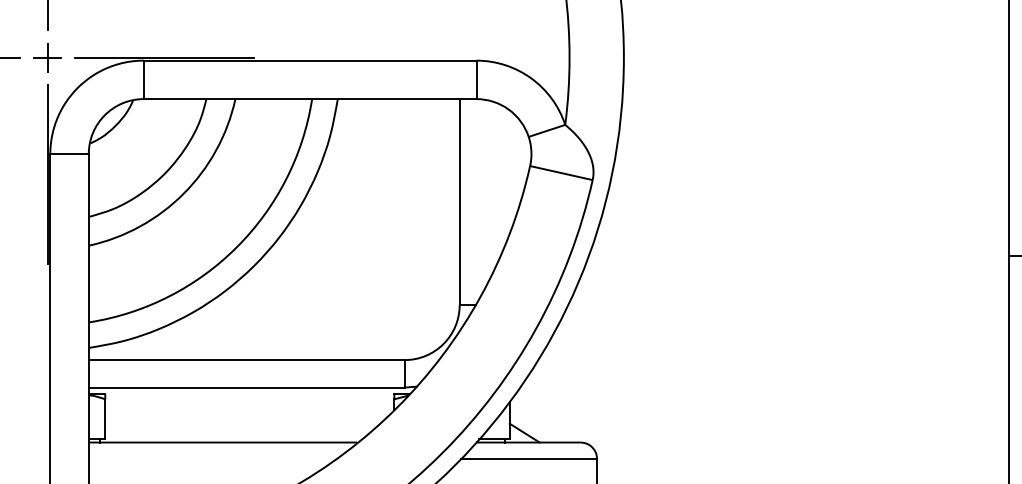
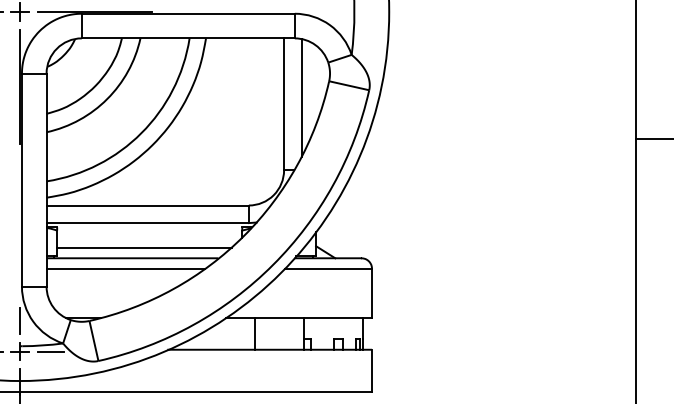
line: (486, 192) -> (301, 98), added
line: (241, 425) -> (144, 247), added
line: (212, 458) -> (125, 268), added

